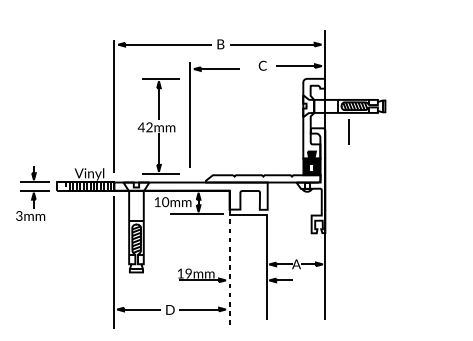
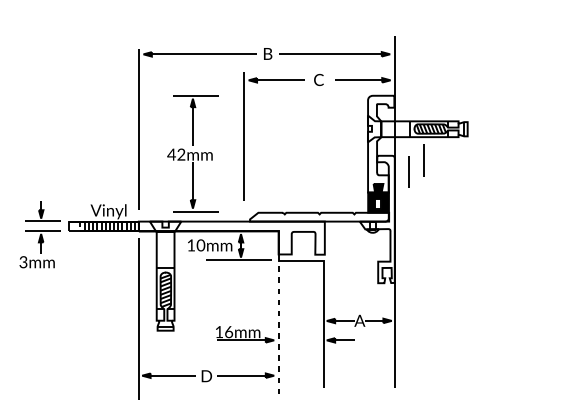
part: (190, 114) -> (244, 135), moved
line: (336, 141) -> (408, 171), added
text: (188, 273) -> (228, 331), 19mm -> 16mm

